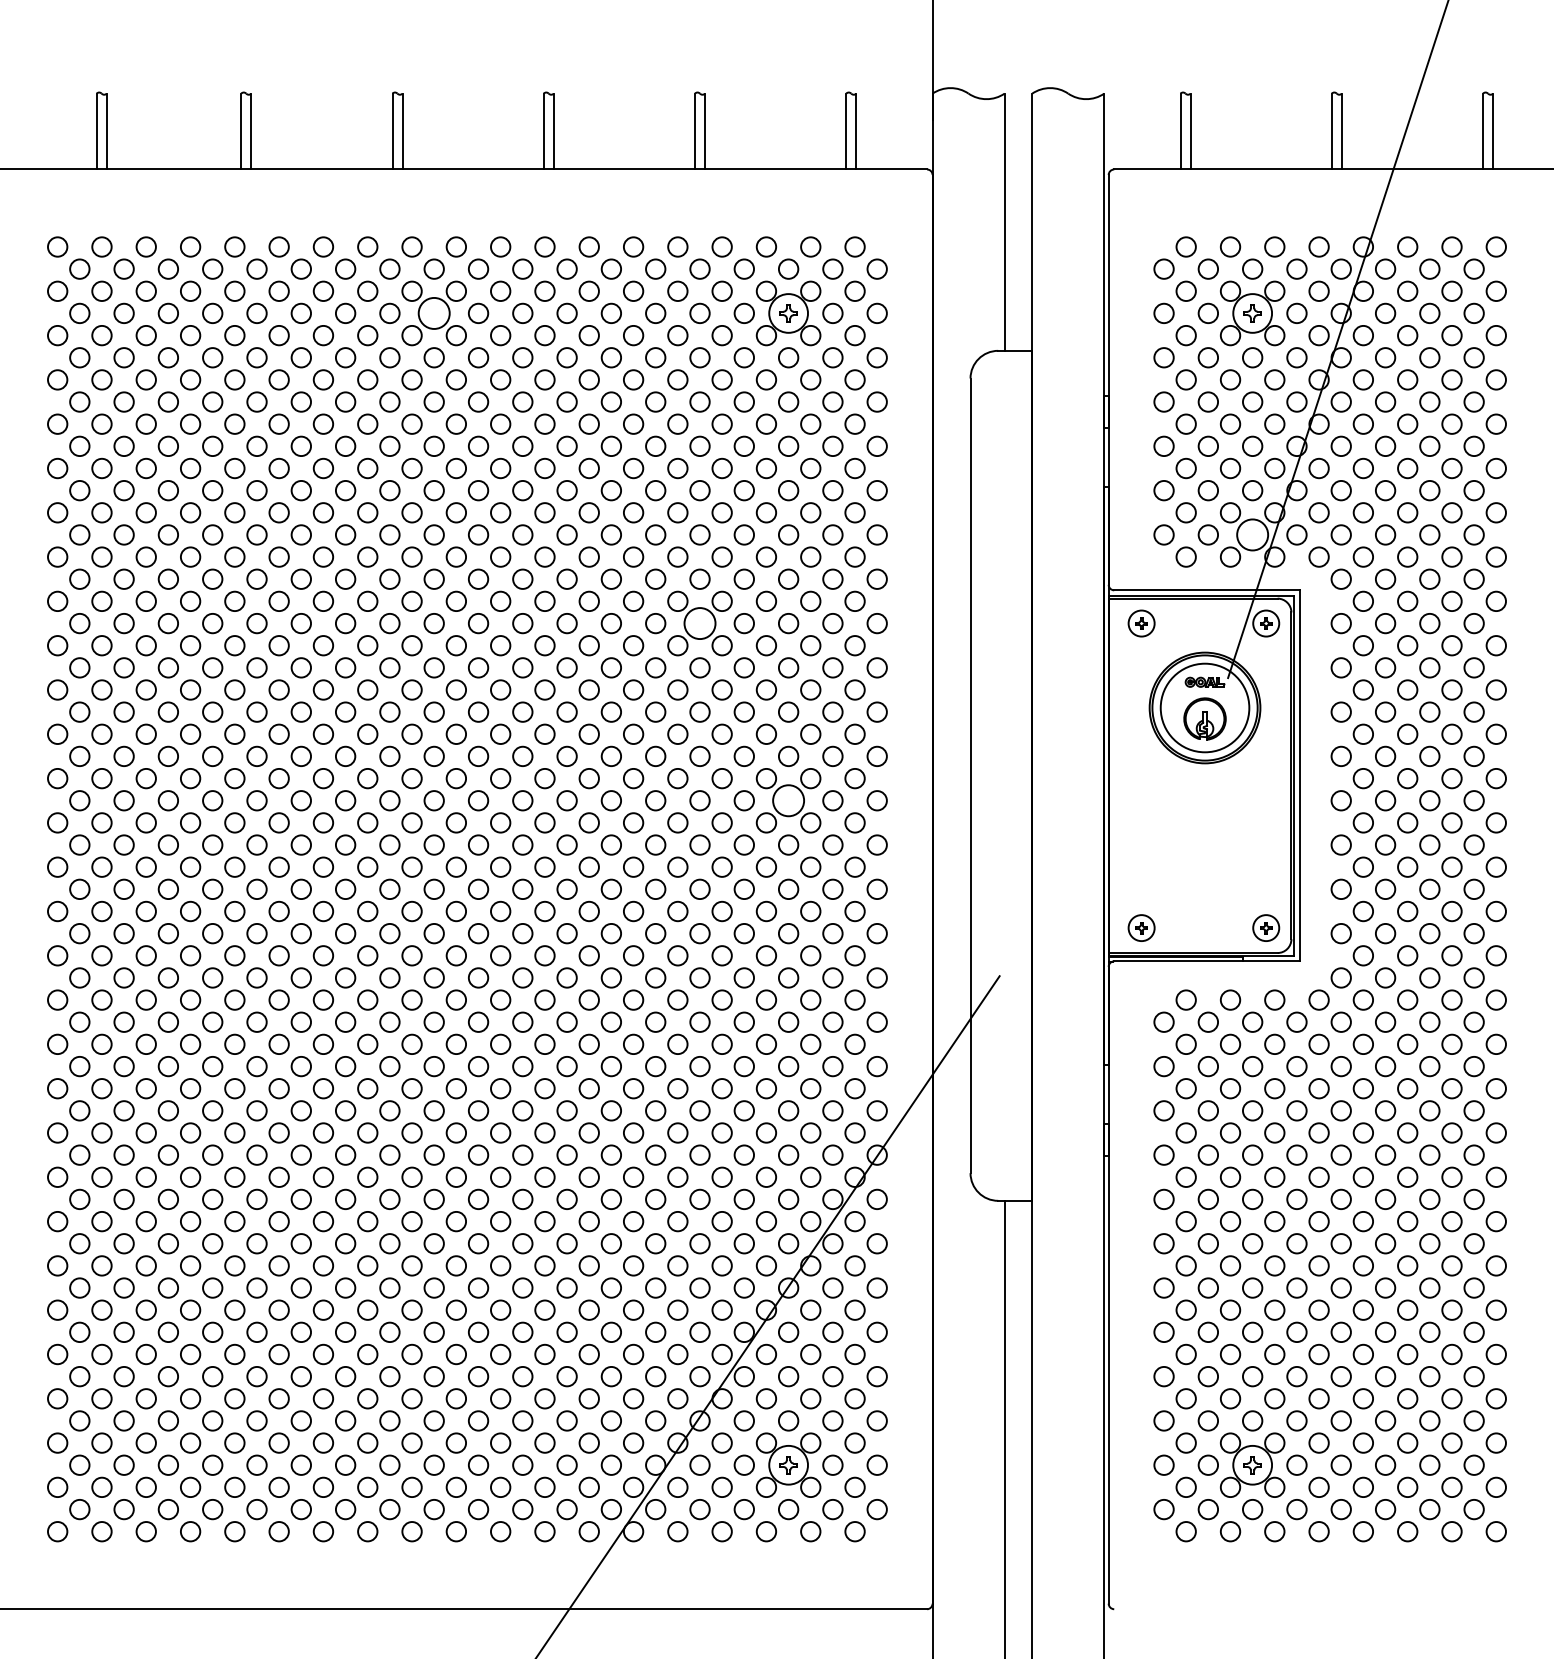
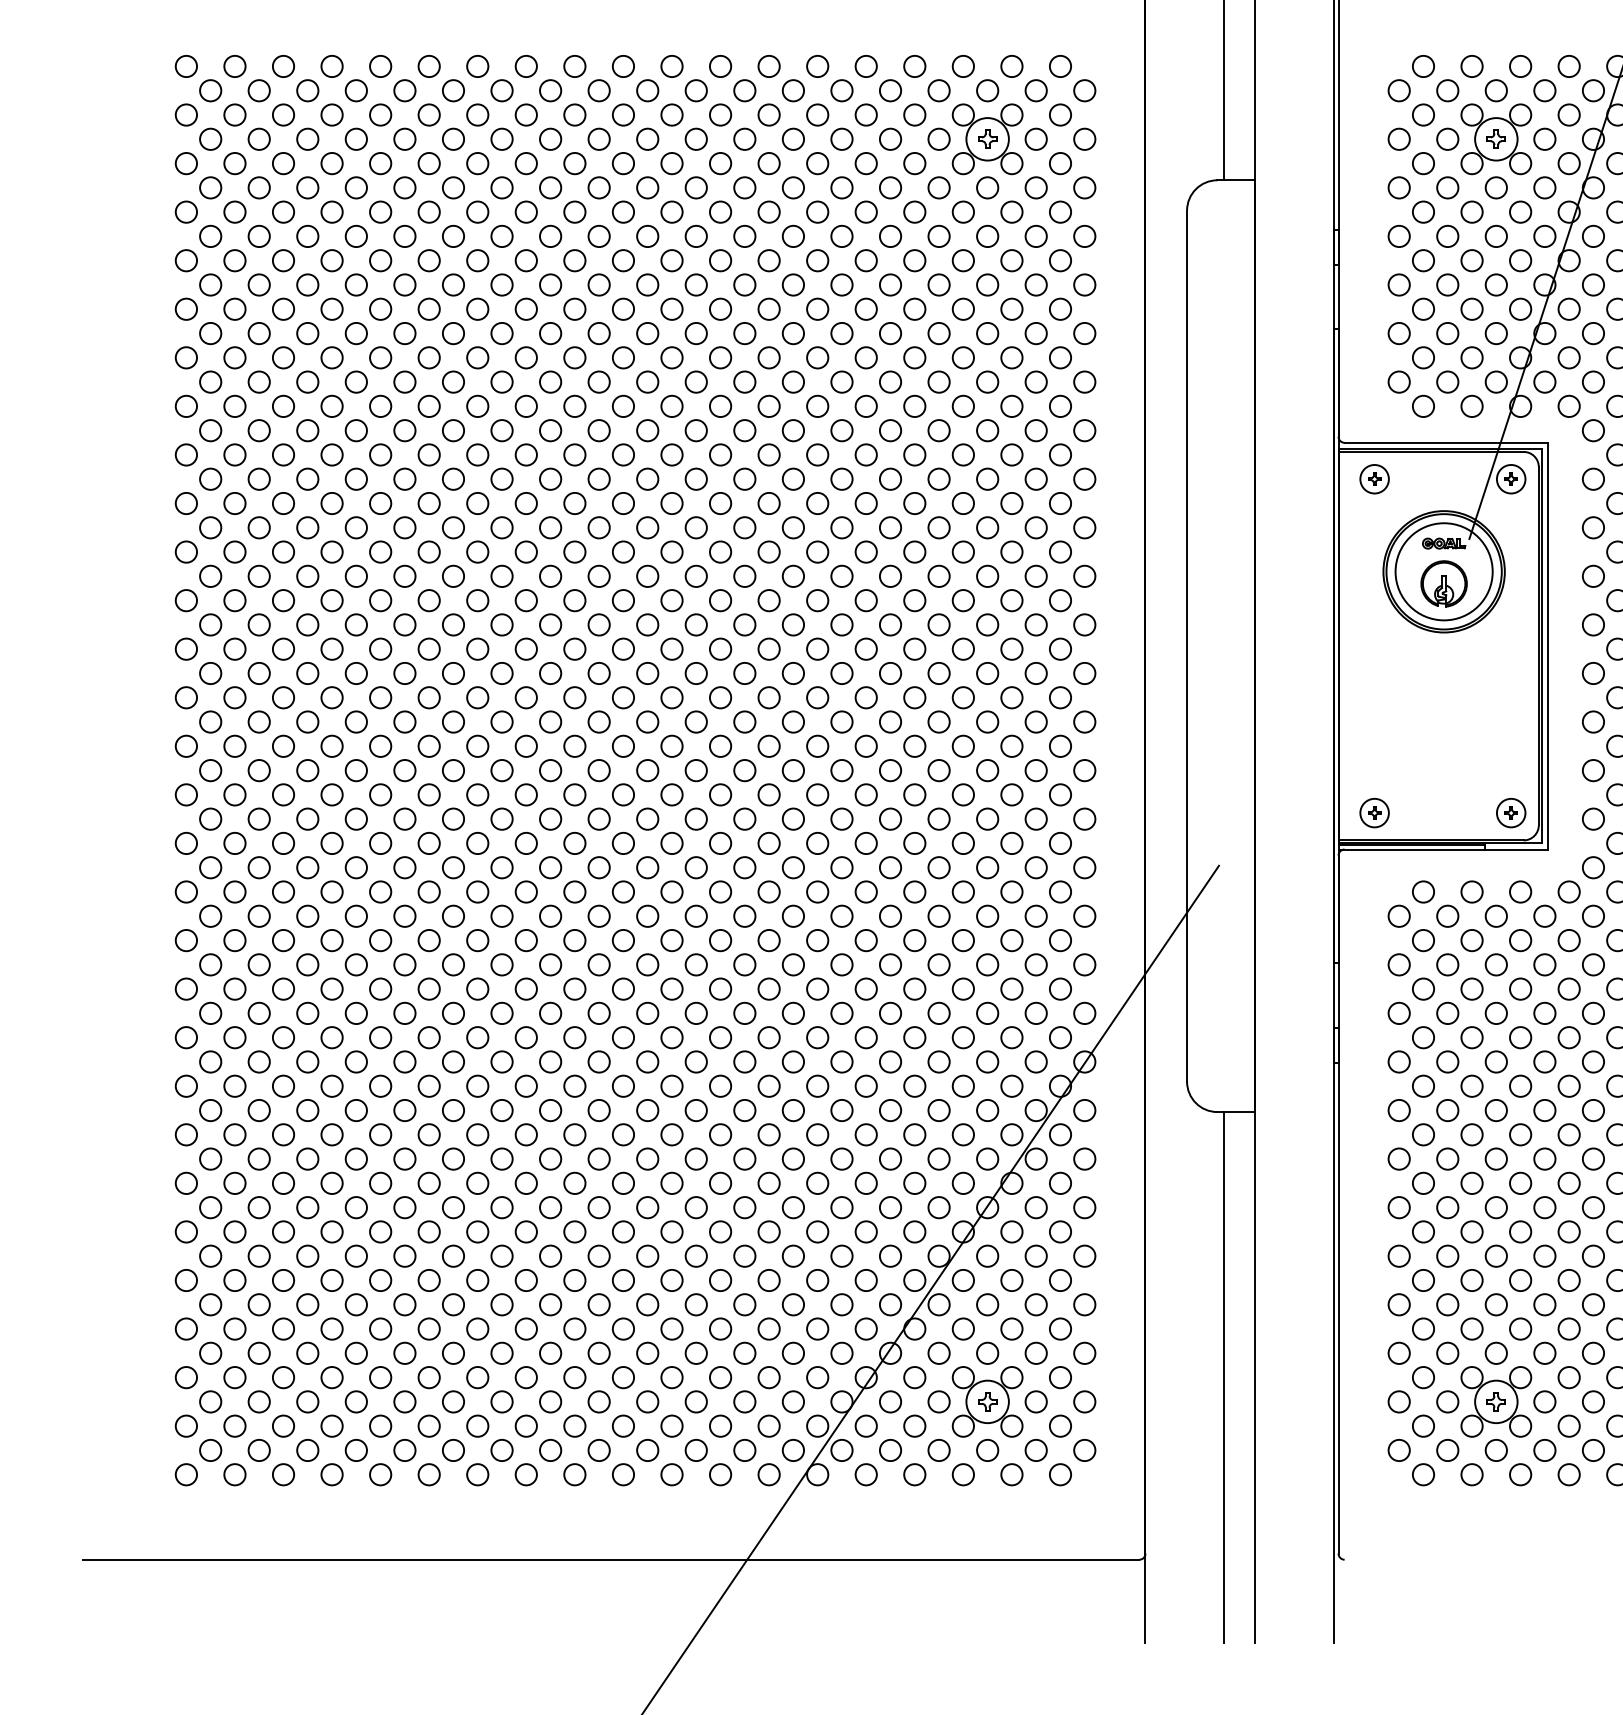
circle: (433, 313) -> (598, 139), size x0.62
circle: (1252, 534) -> (1496, 381), size x0.62
circle: (699, 623) -> (889, 479), size x0.62
circle: (788, 800) -> (987, 673), size x0.62

